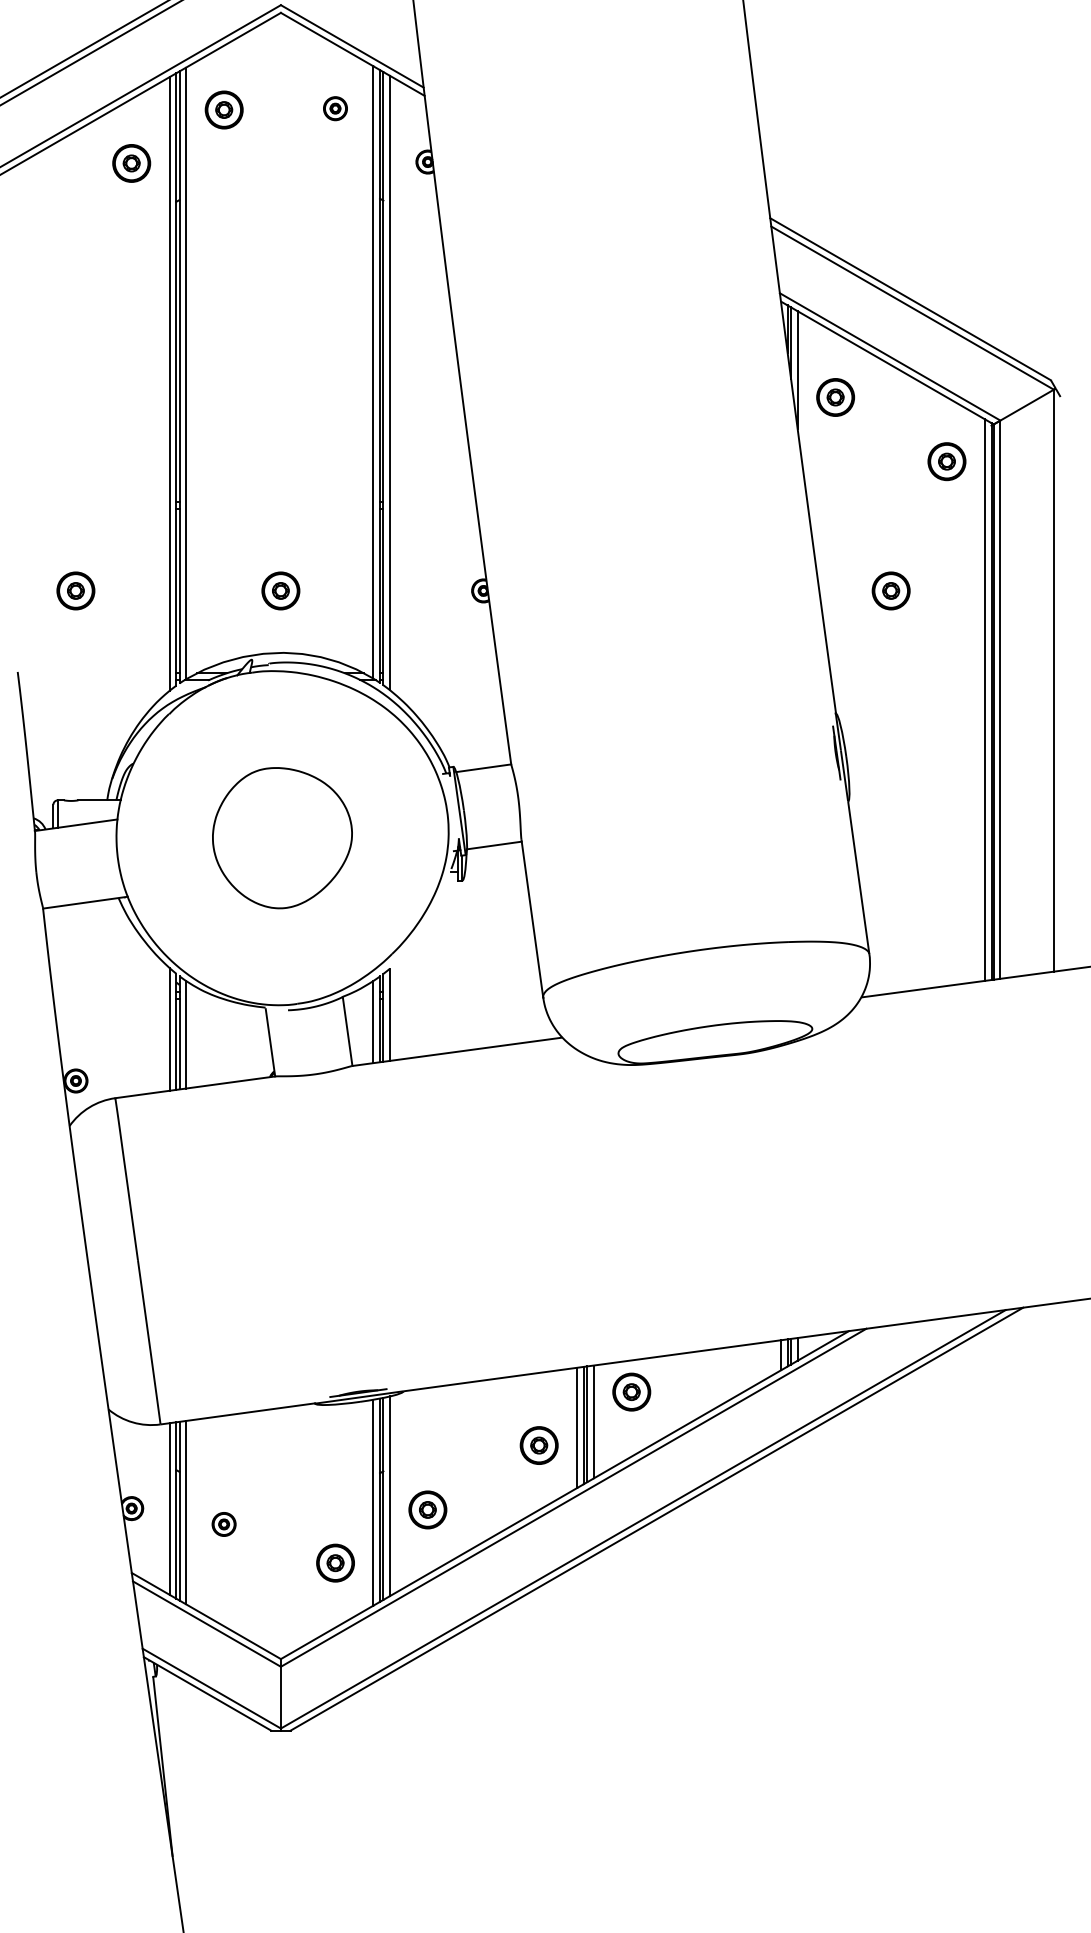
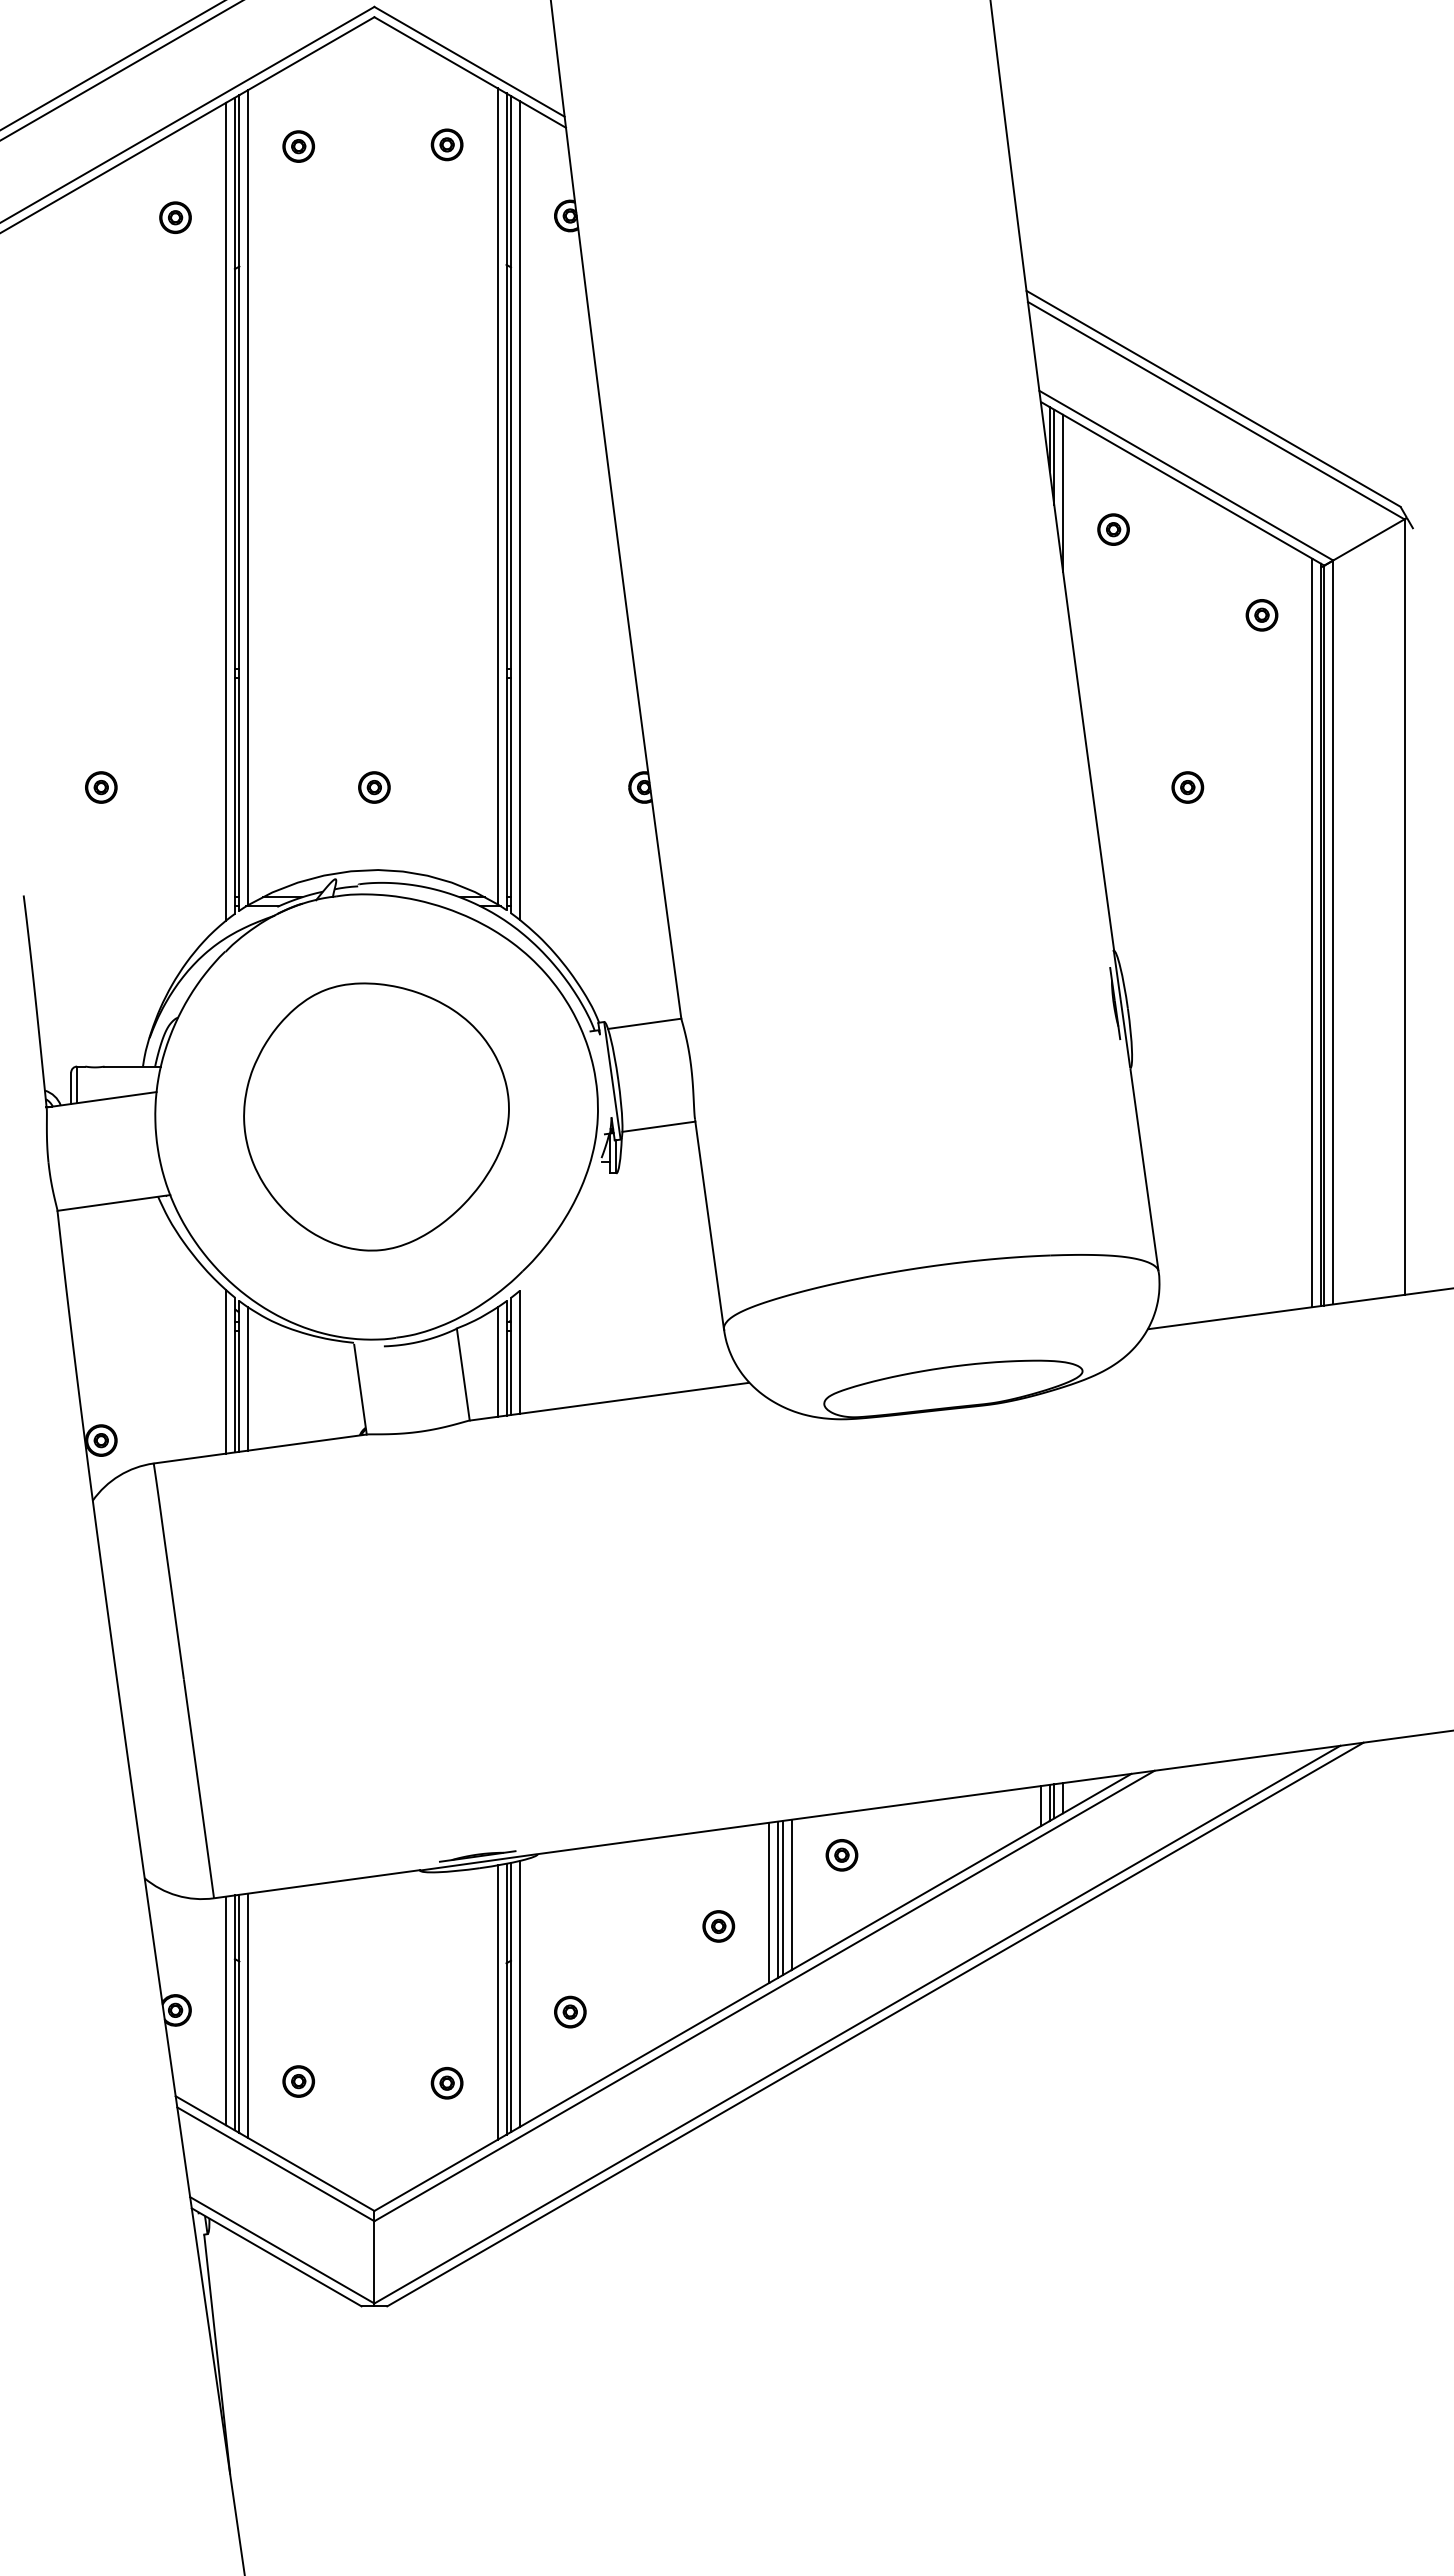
part: (223, 109) -> (298, 146), size x0.62
part: (131, 163) -> (175, 217), size x0.62
part: (835, 397) -> (1113, 529), size x0.62
part: (946, 461) -> (1261, 615), size x0.62
part: (76, 590) -> (101, 787), size x0.62
part: (280, 590) -> (374, 787), size x0.62
part: (891, 590) -> (1187, 787), size x0.62
part: (282, 837) -> (376, 1116), size x1.43
part: (631, 1392) -> (841, 1855), size x0.62
part: (539, 1445) -> (718, 1926), size x0.62
part: (428, 1509) -> (570, 2011), size x0.62
part: (223, 1524) -> (298, 2081), moved
part: (335, 1563) -> (446, 2083), size x0.62

